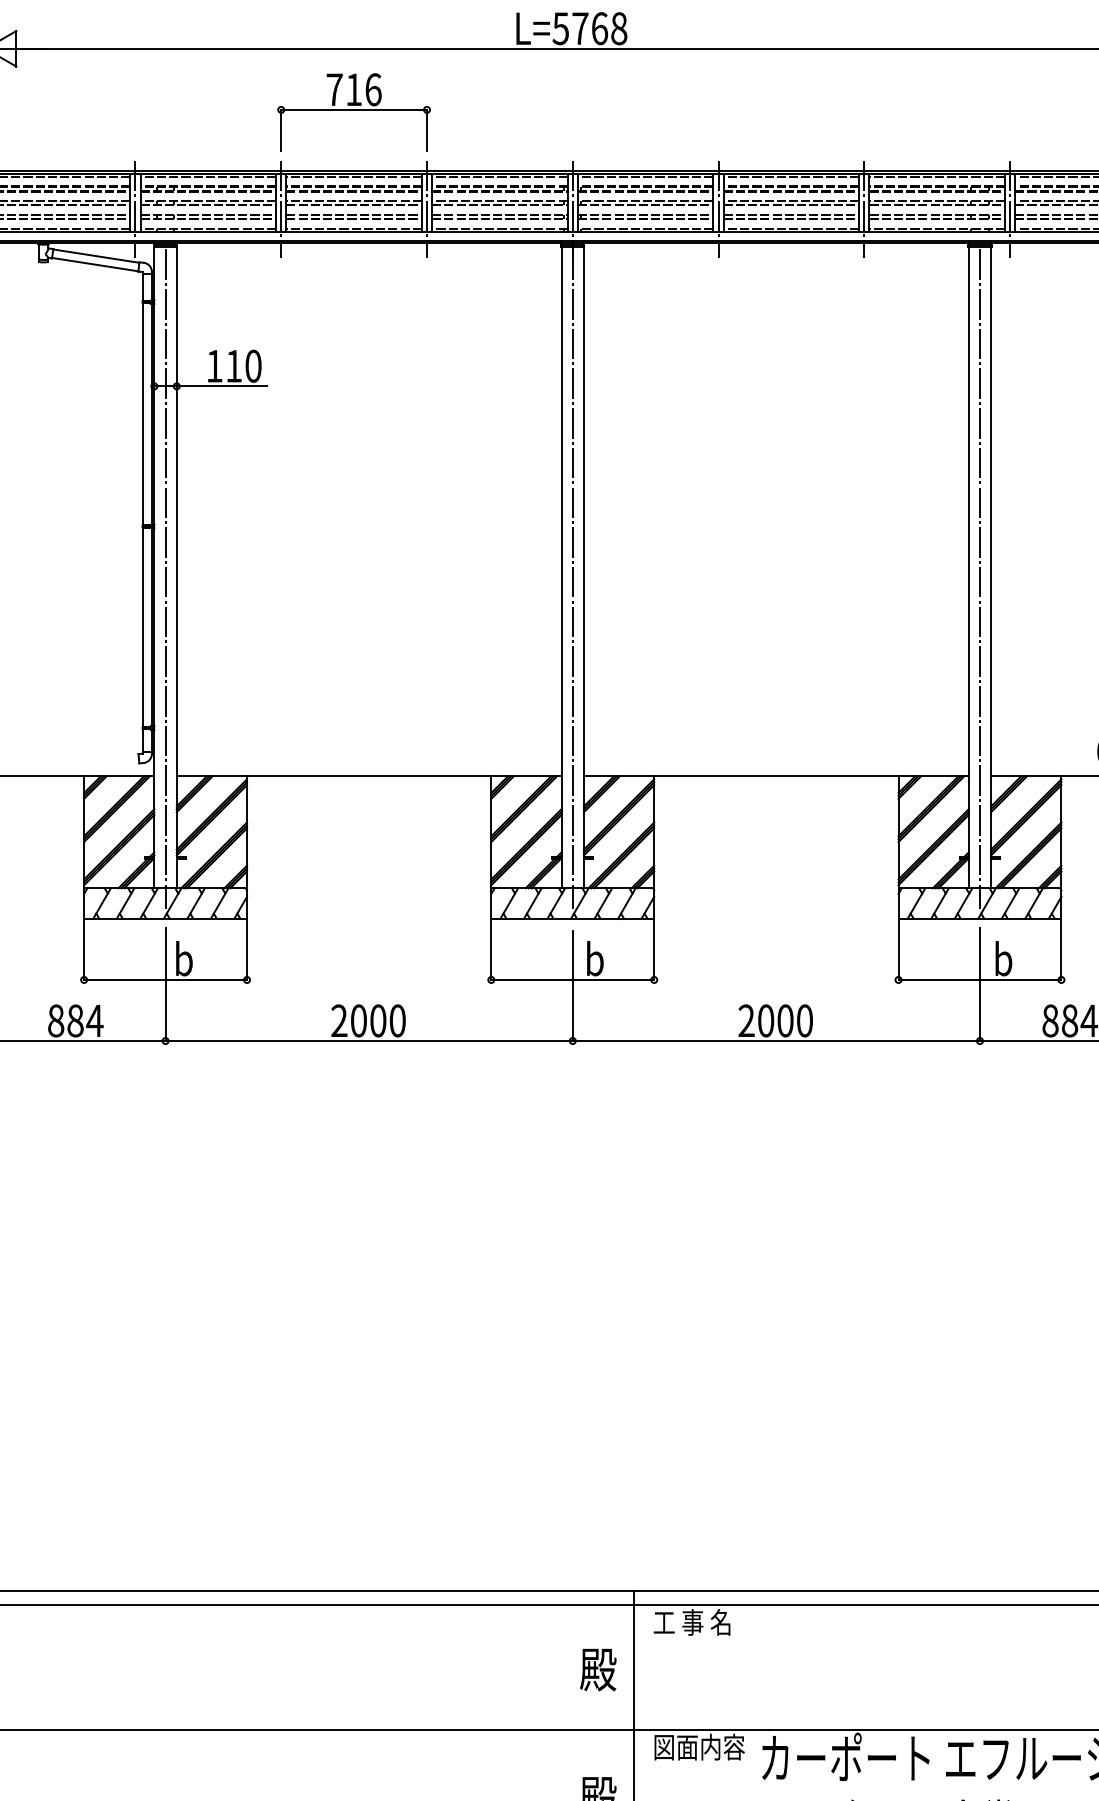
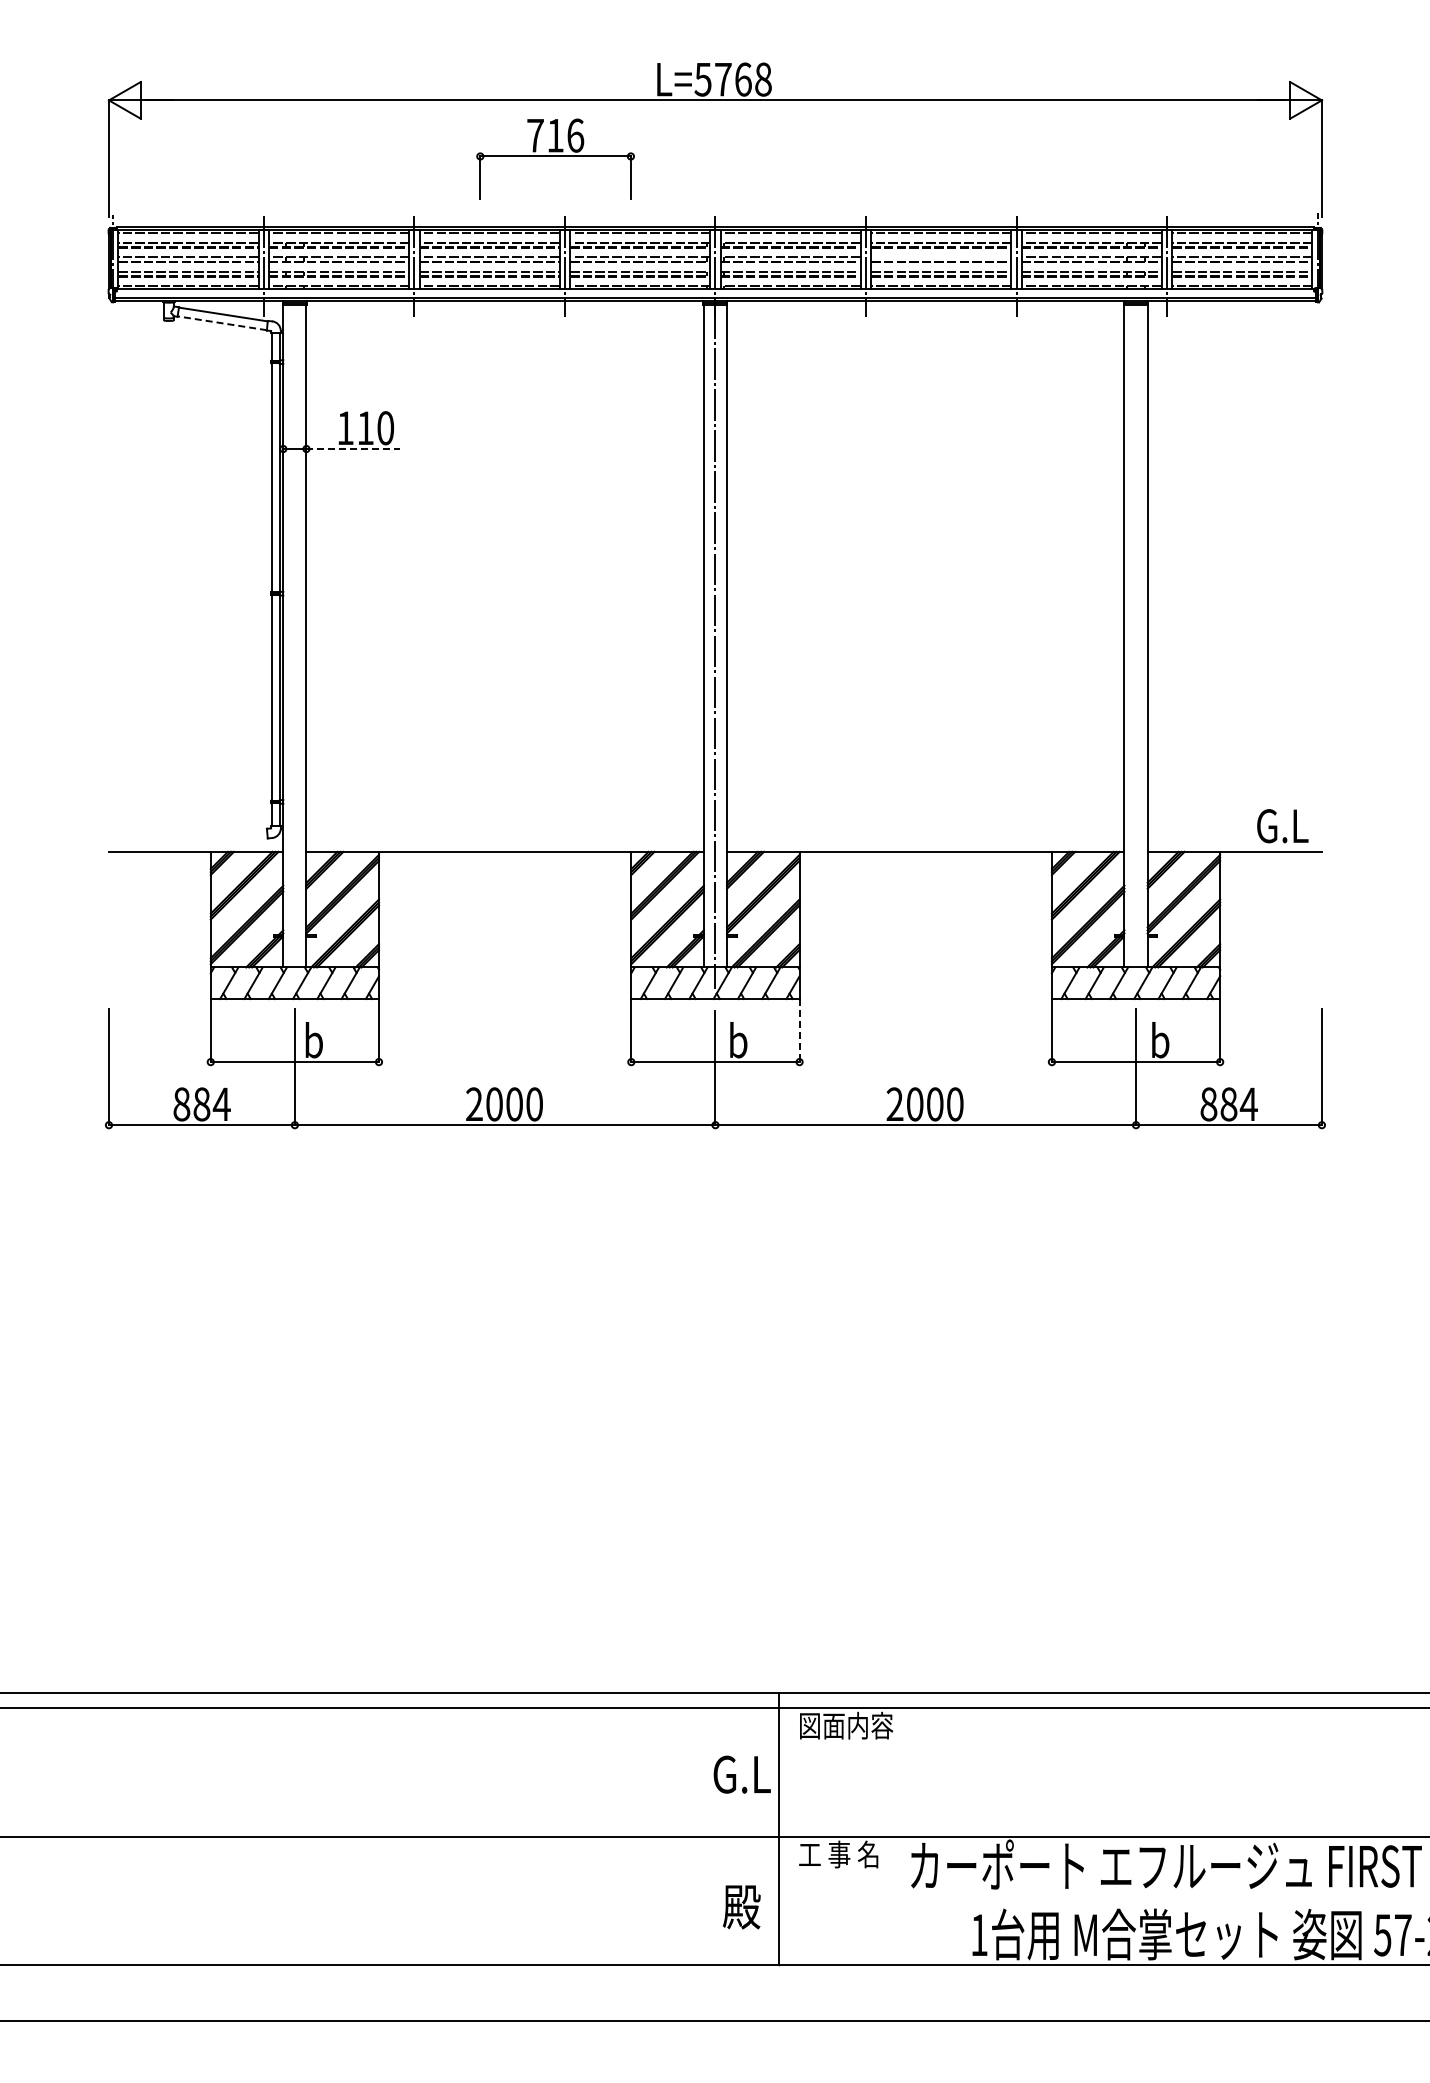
part: (354, 111) -> (555, 158), moved
line: (791, 200) -> (941, 257), removed
line: (94, 264) -> (221, 323), solid -> dashed
line: (222, 386) -> (353, 449), solid -> dashed
line: (165, 578) -> (294, 647), removed
line: (980, 578) -> (1136, 647), removed
line: (654, 949) -> (799, 1030), solid -> dashed
text: (699, 1622) -> (846, 1725), 工 事 名 -> 図面内容
text: (597, 1669) -> (741, 1774), 殿 -> G.L
text: (699, 1747) -> (846, 1854), 図面内容 -> 工 事 名

